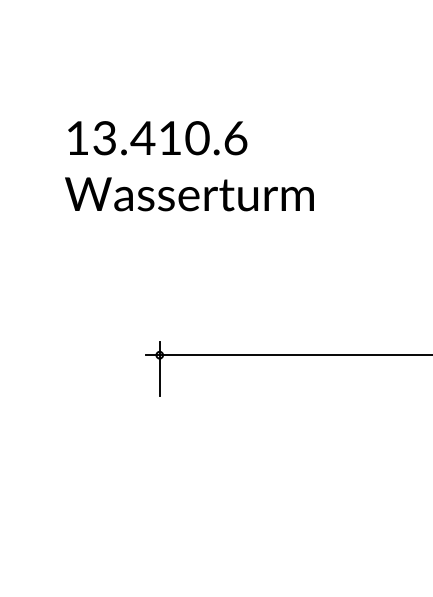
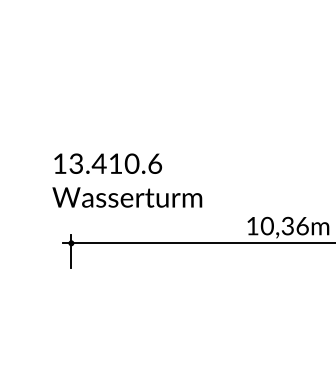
text: (189, 166) -> (127, 180), moved

